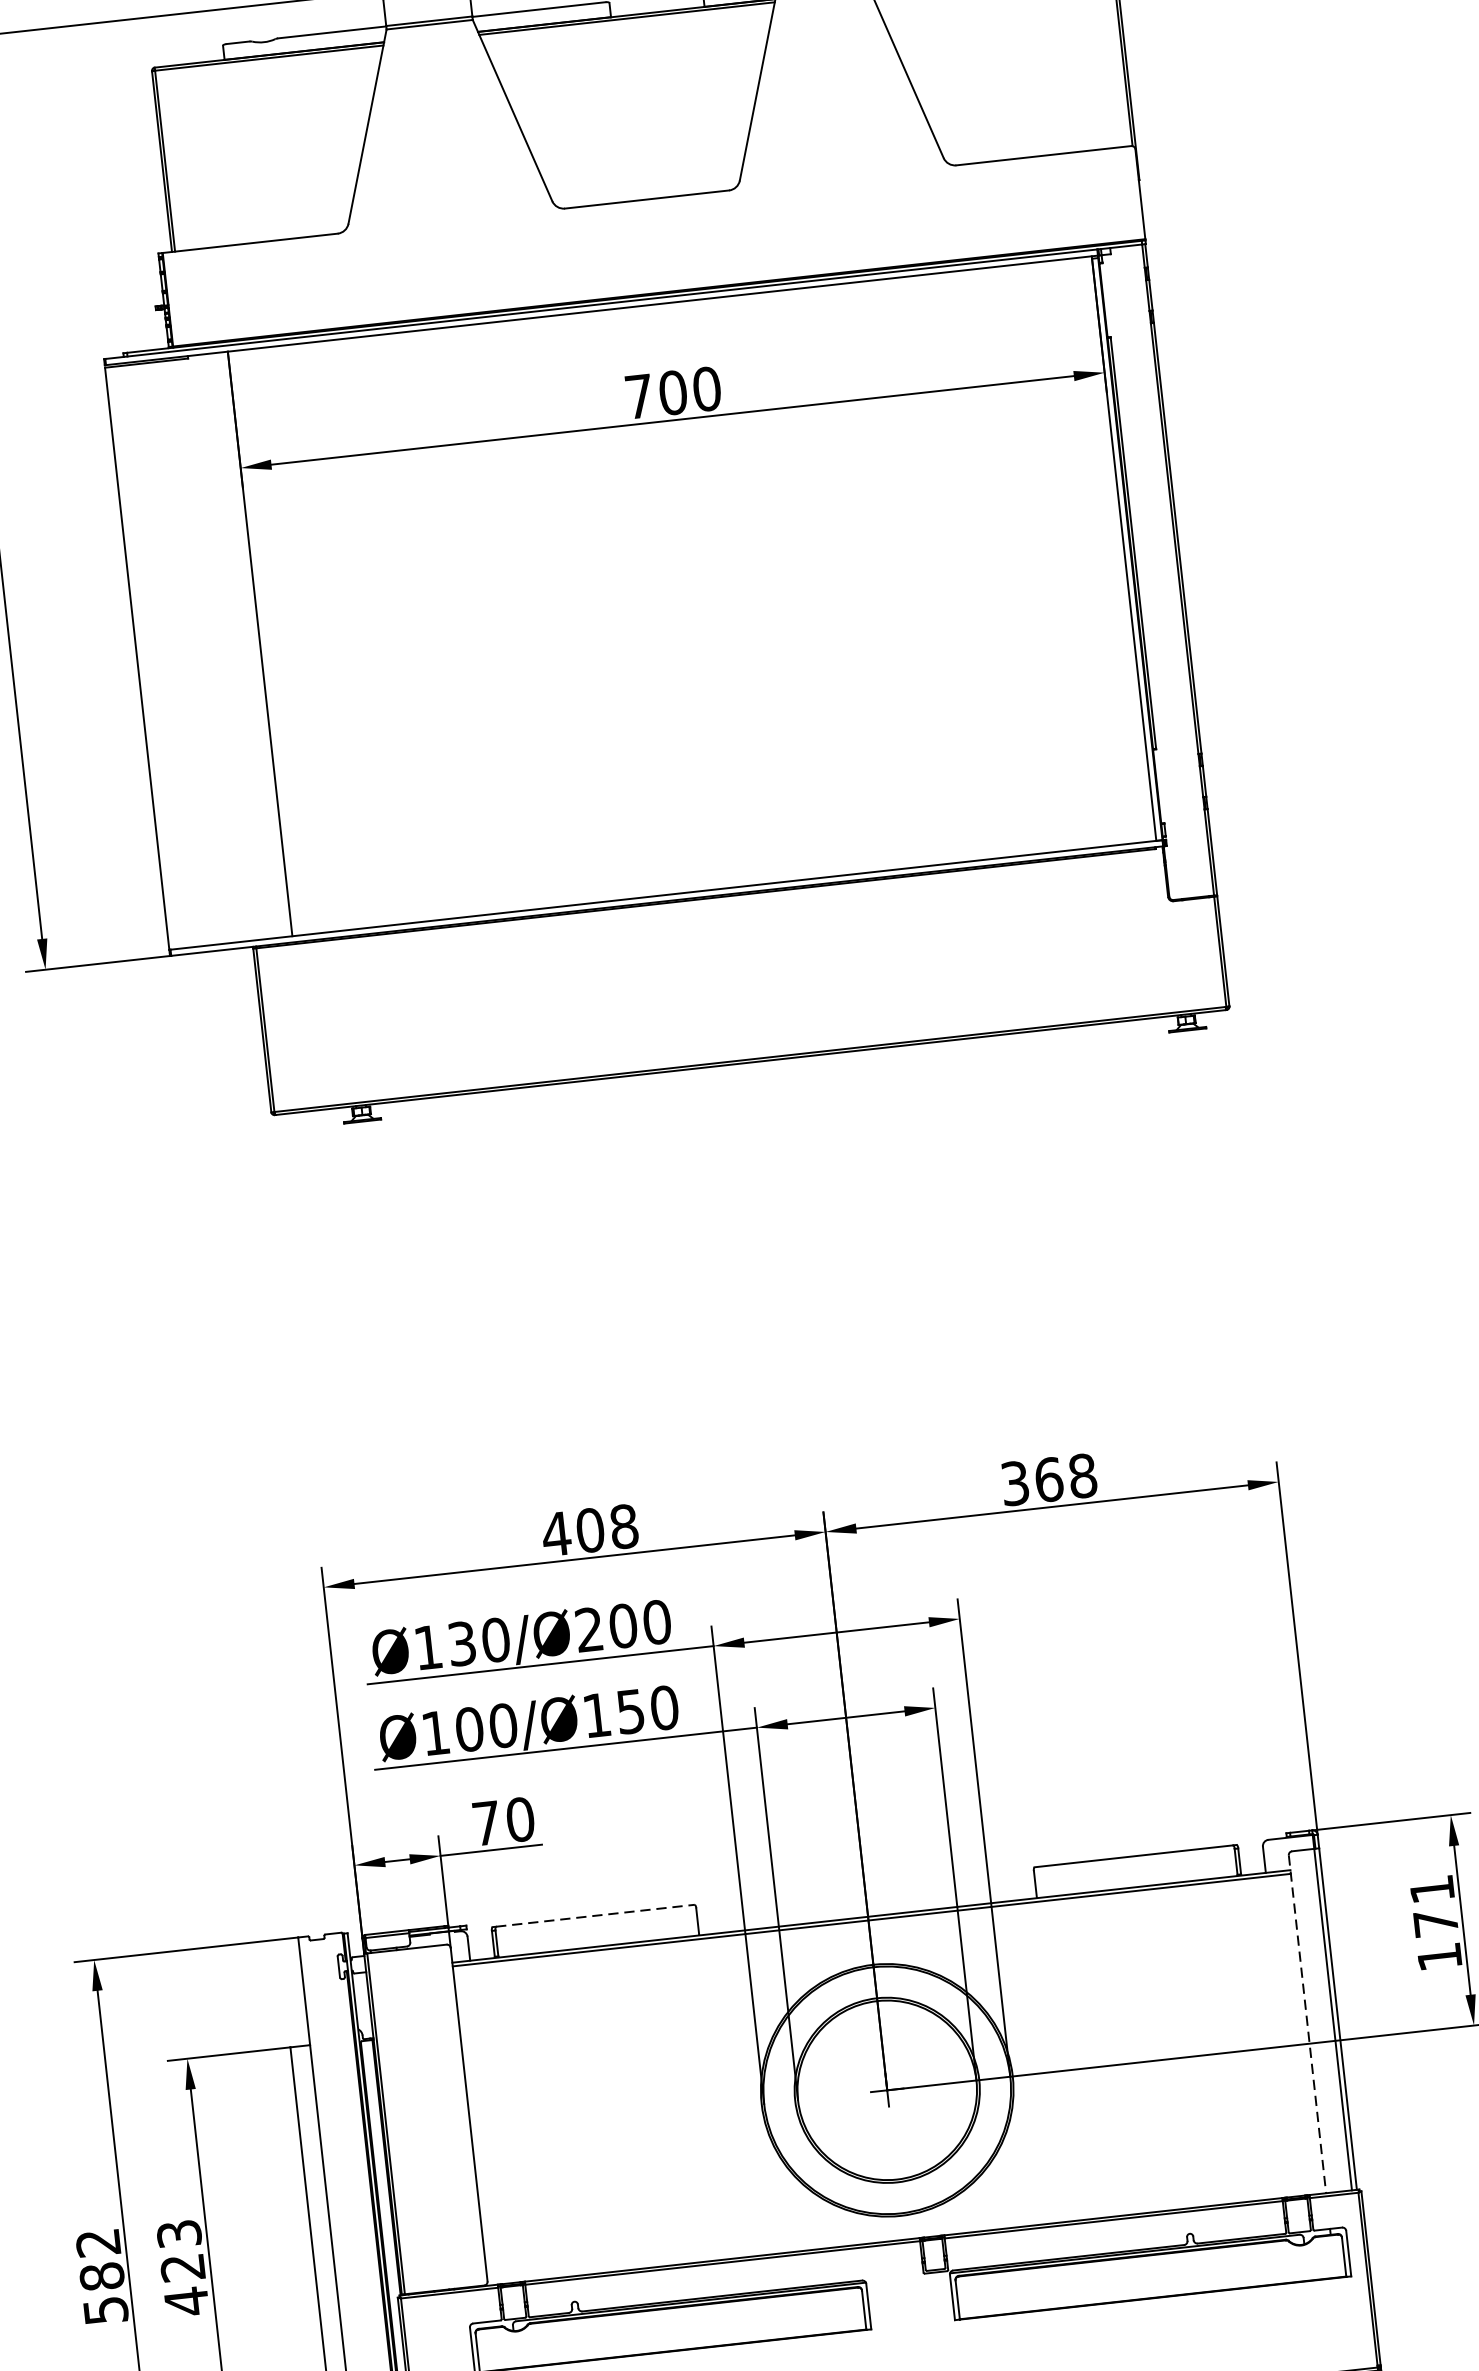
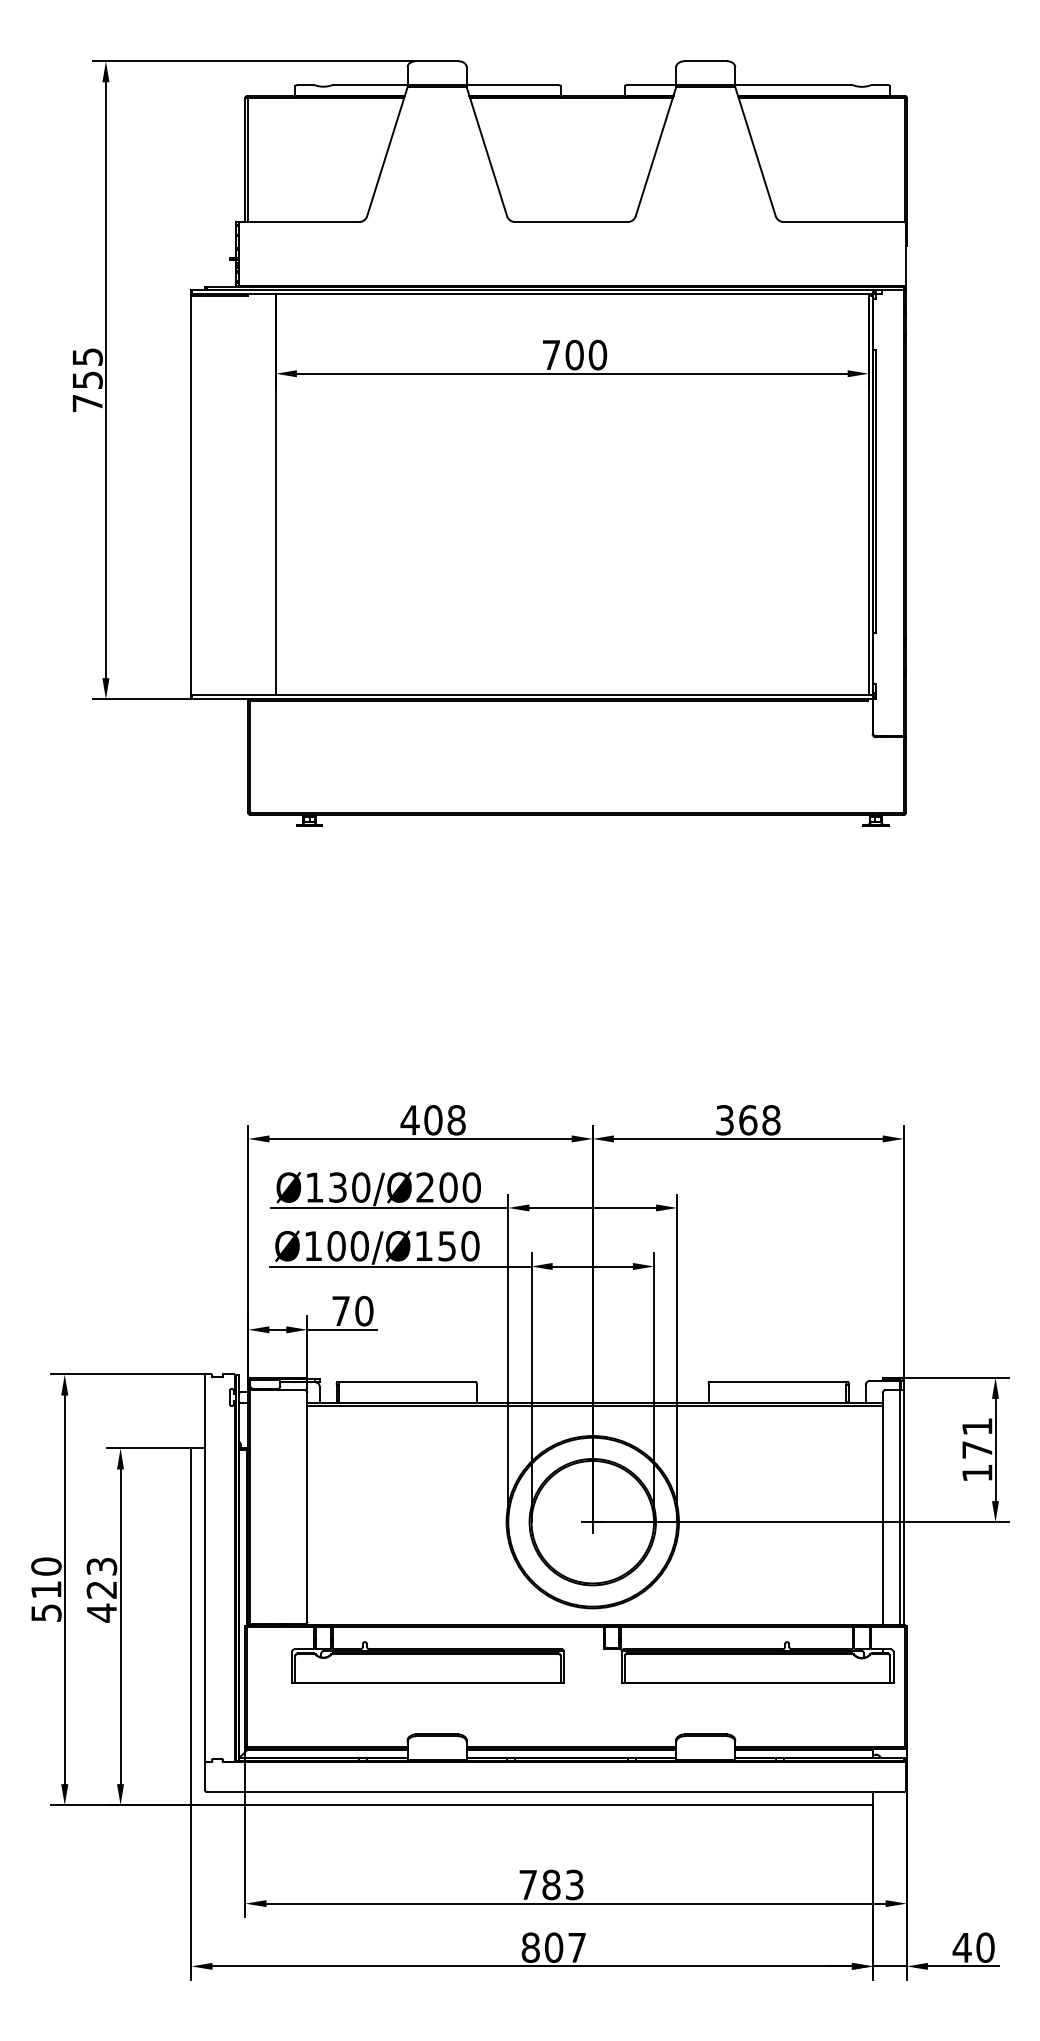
line: (596, 1914) -> (408, 1381), dashed -> solid
line: (1307, 2023) -> (882, 1508), dashed -> solid
text: (100, 2258) -> (46, 1577), 582 -> 510

